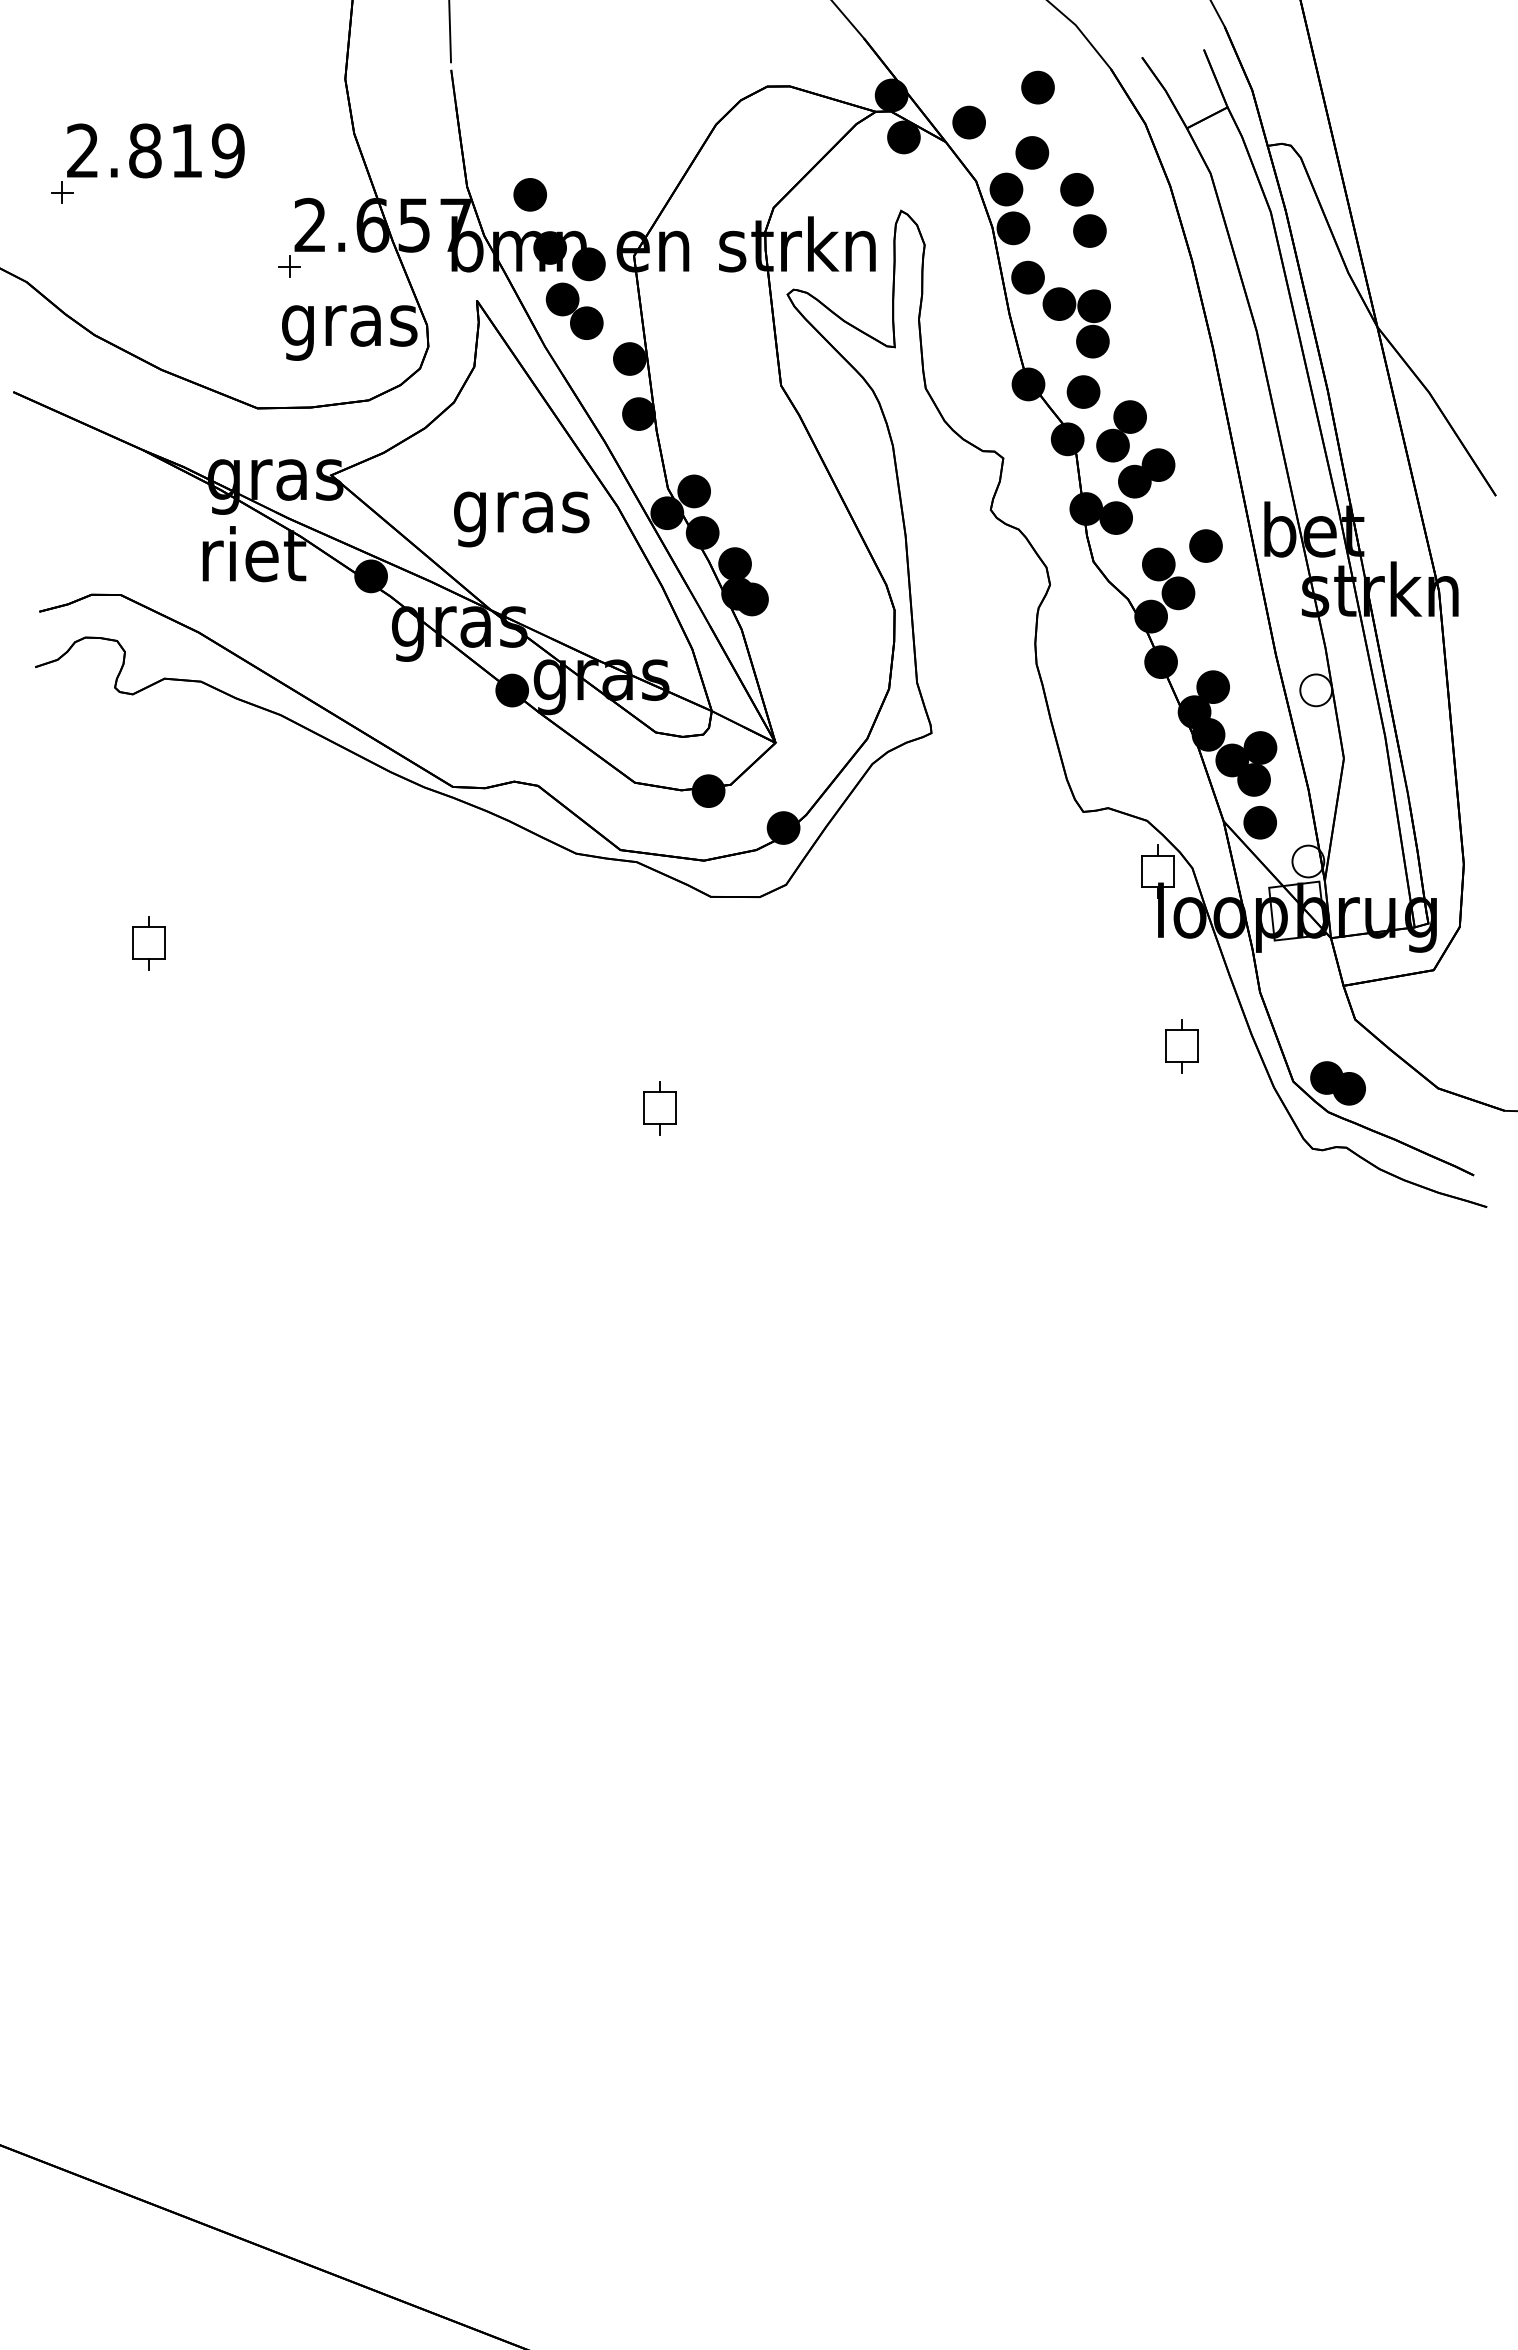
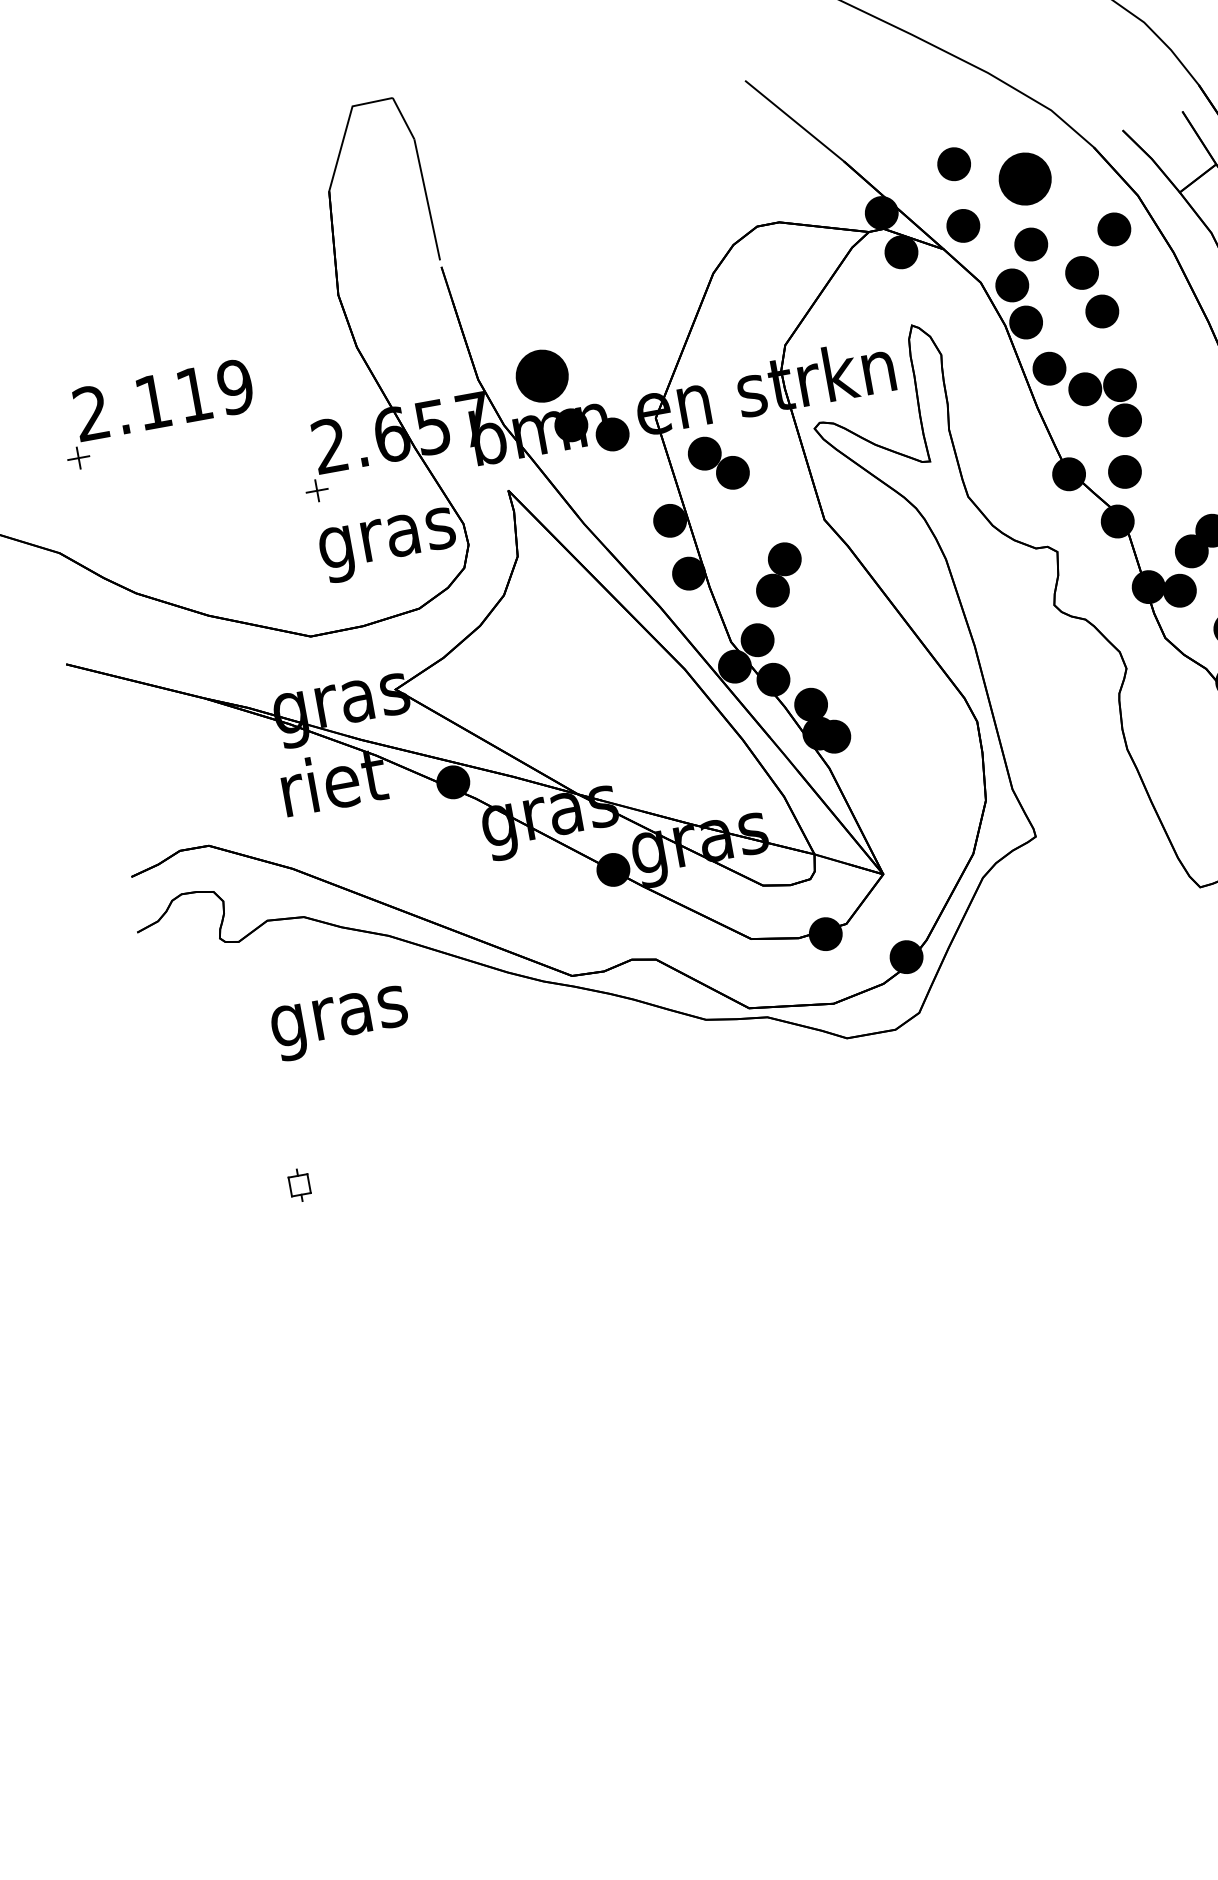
part: (970, 60) -> (953, 164), added
part: (1037, 87) -> (1024, 178), size x1.6
text: (145, 150) -> (153, 401), 2.819 -> 2.119
part: (1116, 152) -> (1114, 229), added
part: (529, 194) -> (541, 376), size x1.6
part: (574, 310) -> (718, 462), moved
part: (1121, 431) -> (778, 575), moved
text: (521, 519) -> (340, 1023), moved
part: (148, 943) -> (299, 1185), size x0.6
part: (659, 1108) -> (834, 1256), removed

